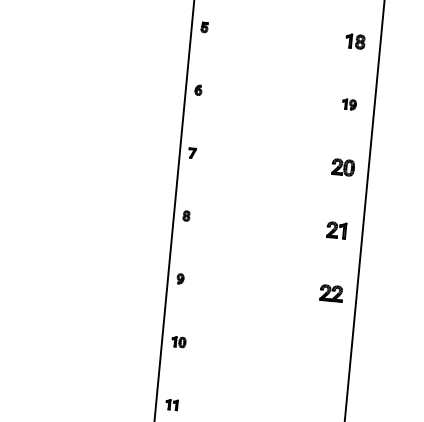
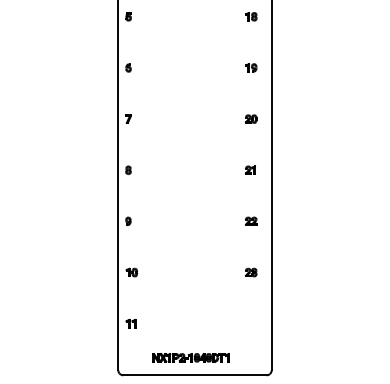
part: (355, 41) -> (251, 16), size x0.71
part: (343, 166) -> (251, 118), size x0.62
part: (336, 229) -> (250, 169), size x0.62
part: (331, 292) -> (251, 220), size x0.62
part: (325, 355) -> (251, 272), added

